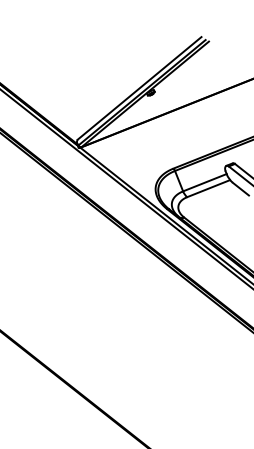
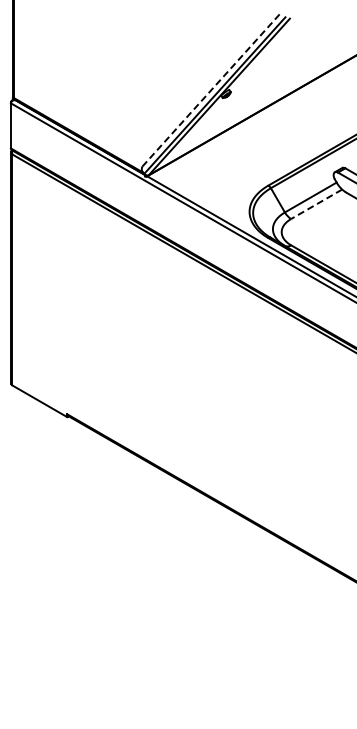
line: (139, 88) -> (211, 90), solid -> dashed
line: (208, 188) -> (316, 204), solid -> dashed

